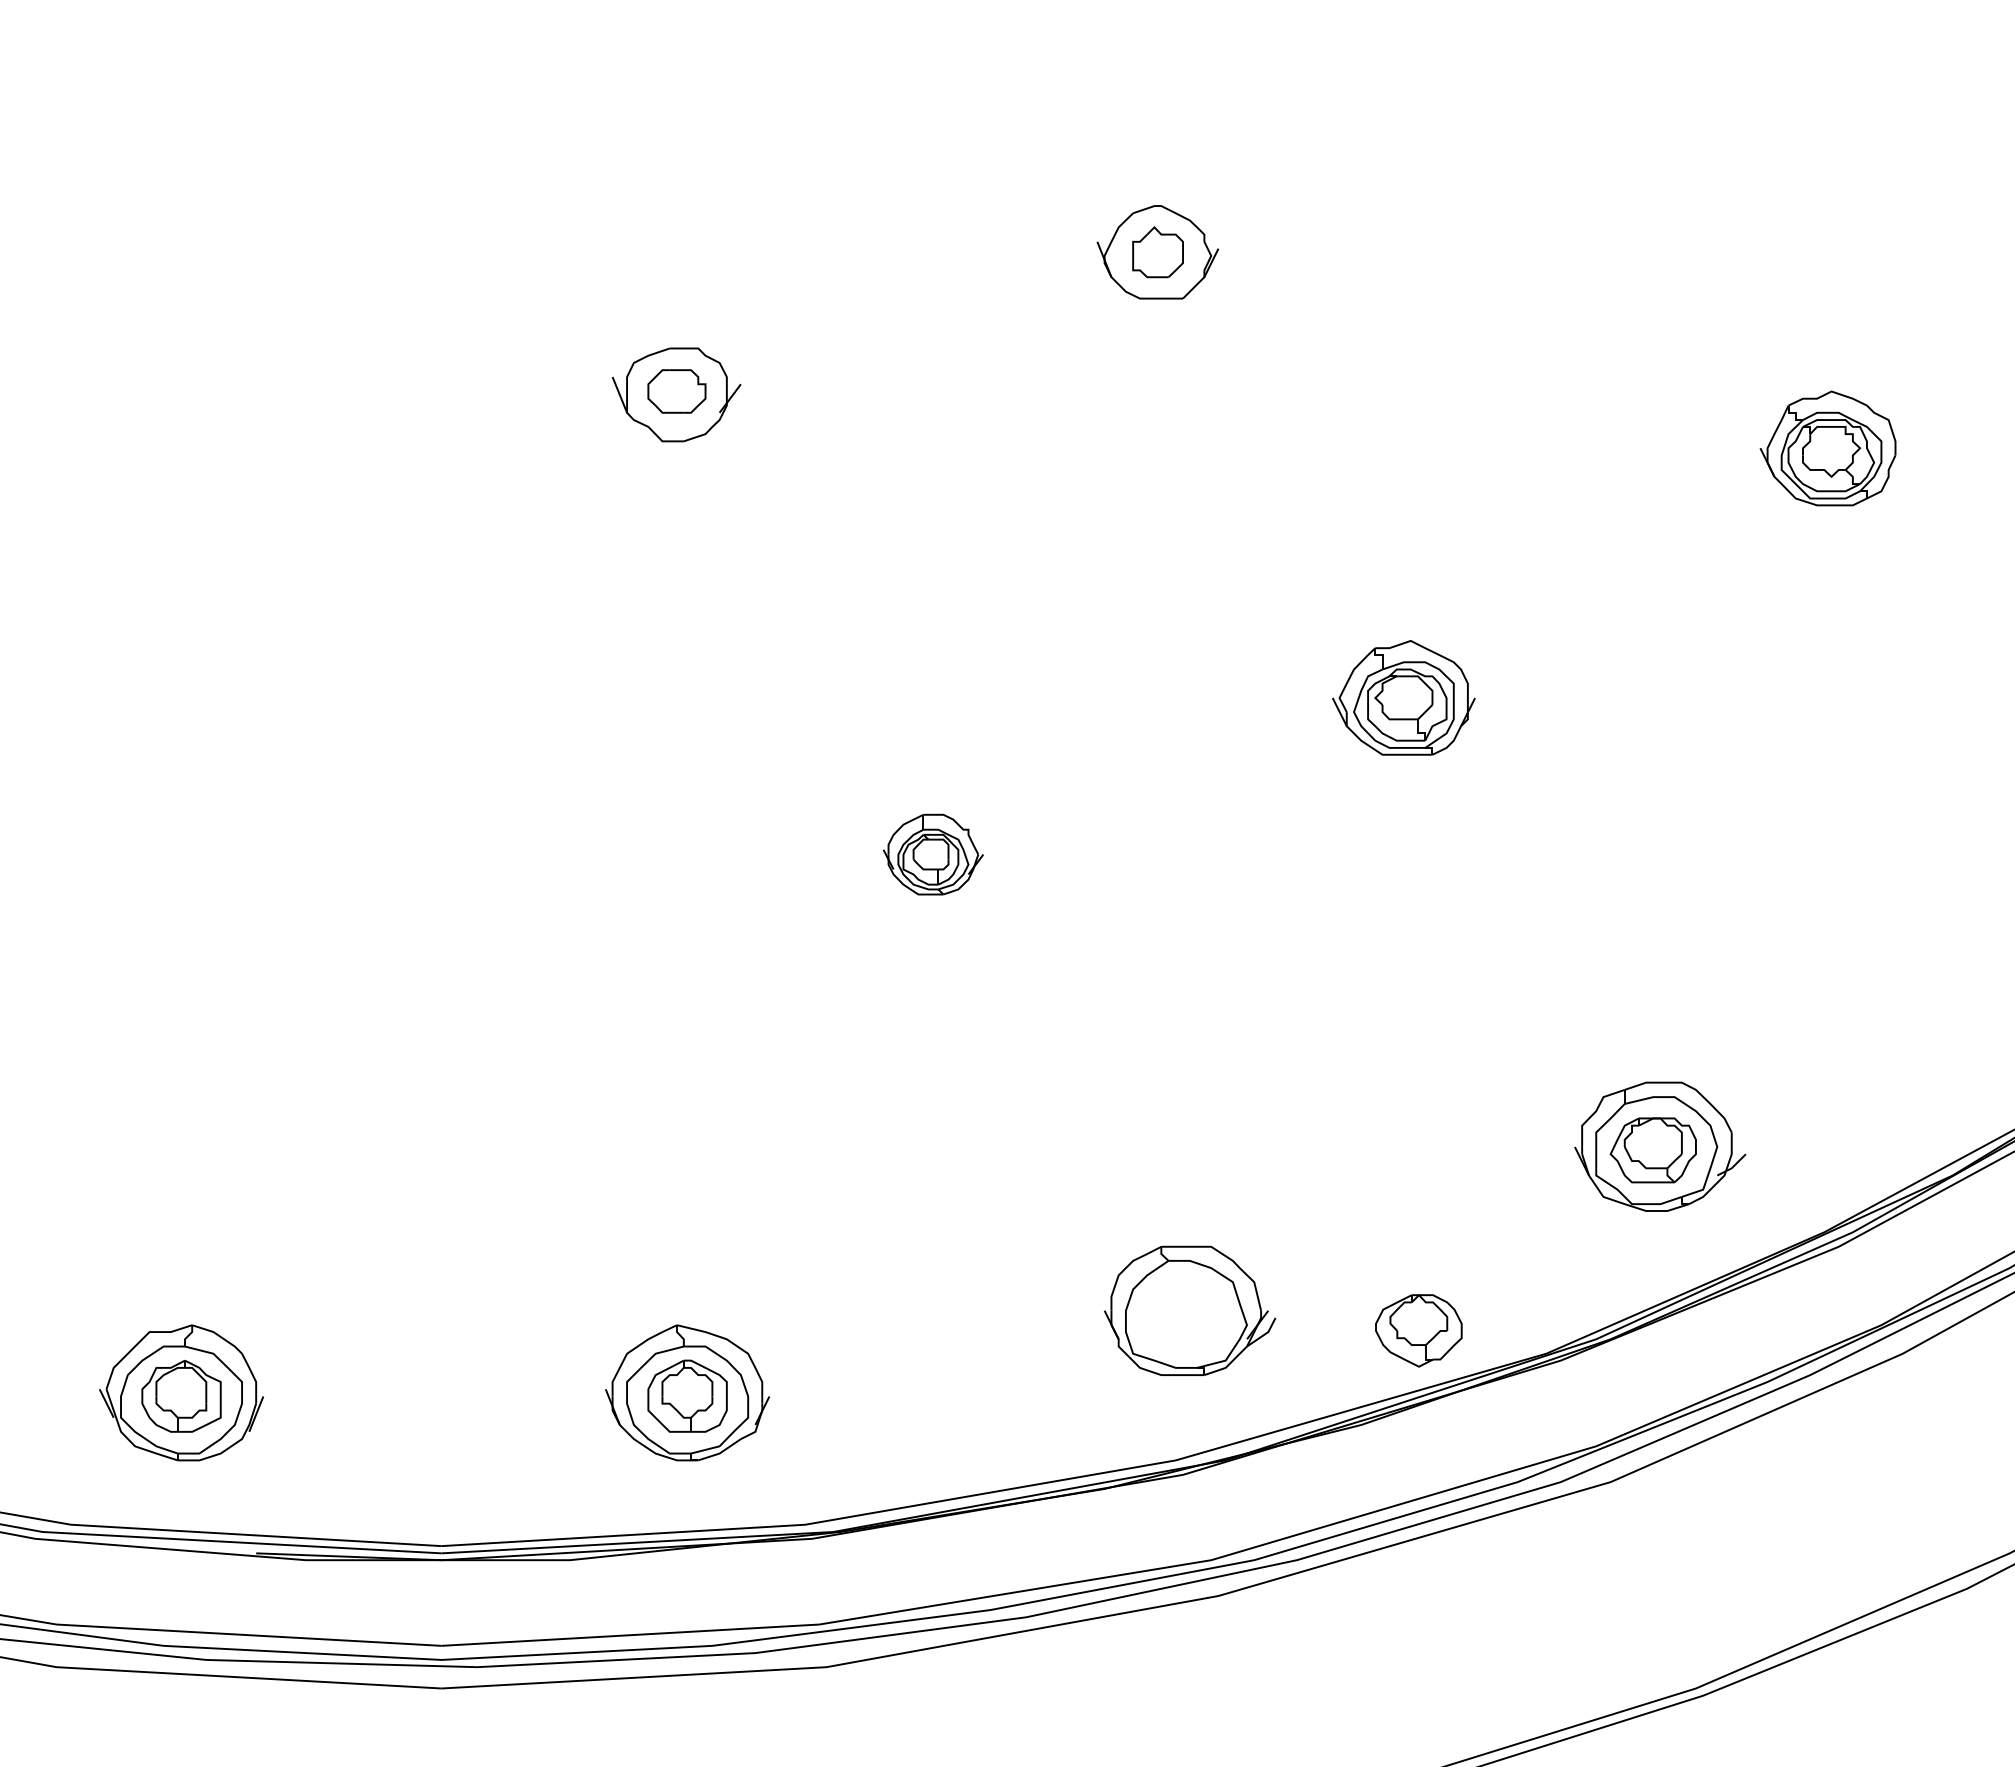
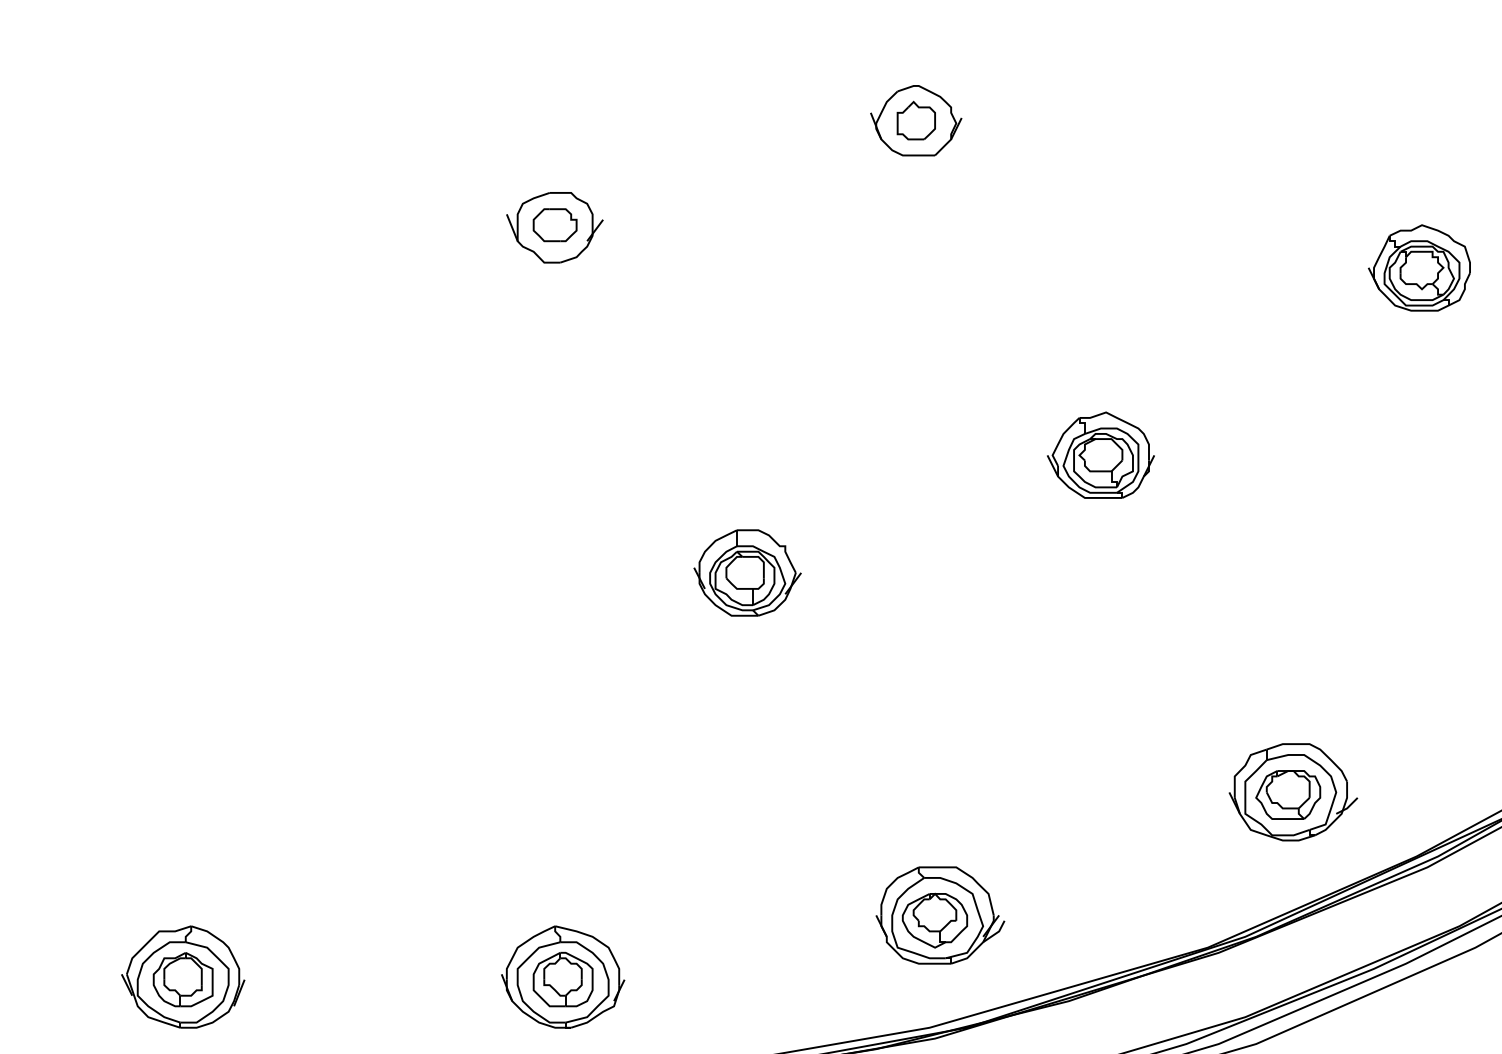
part: (933, 854) -> (747, 572), size x1.43
part: (1418, 1330) -> (934, 920), moved

